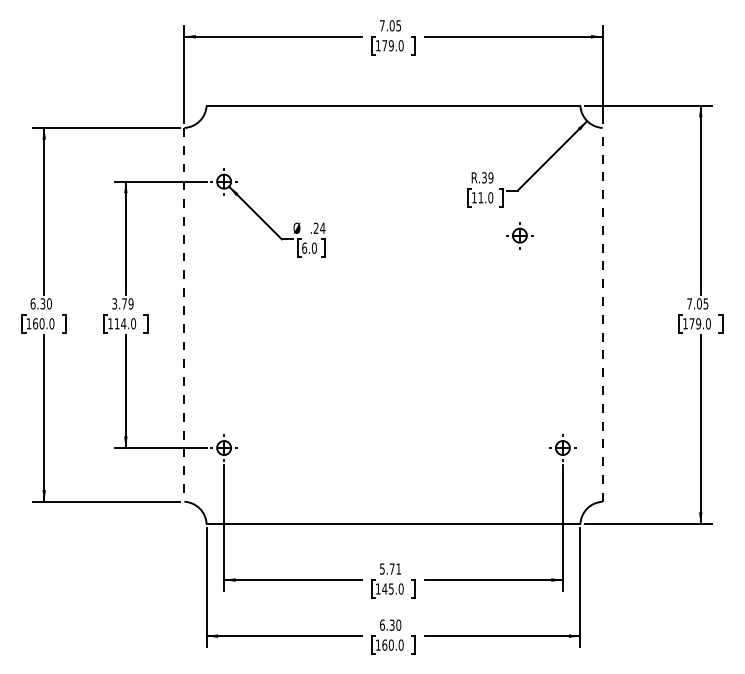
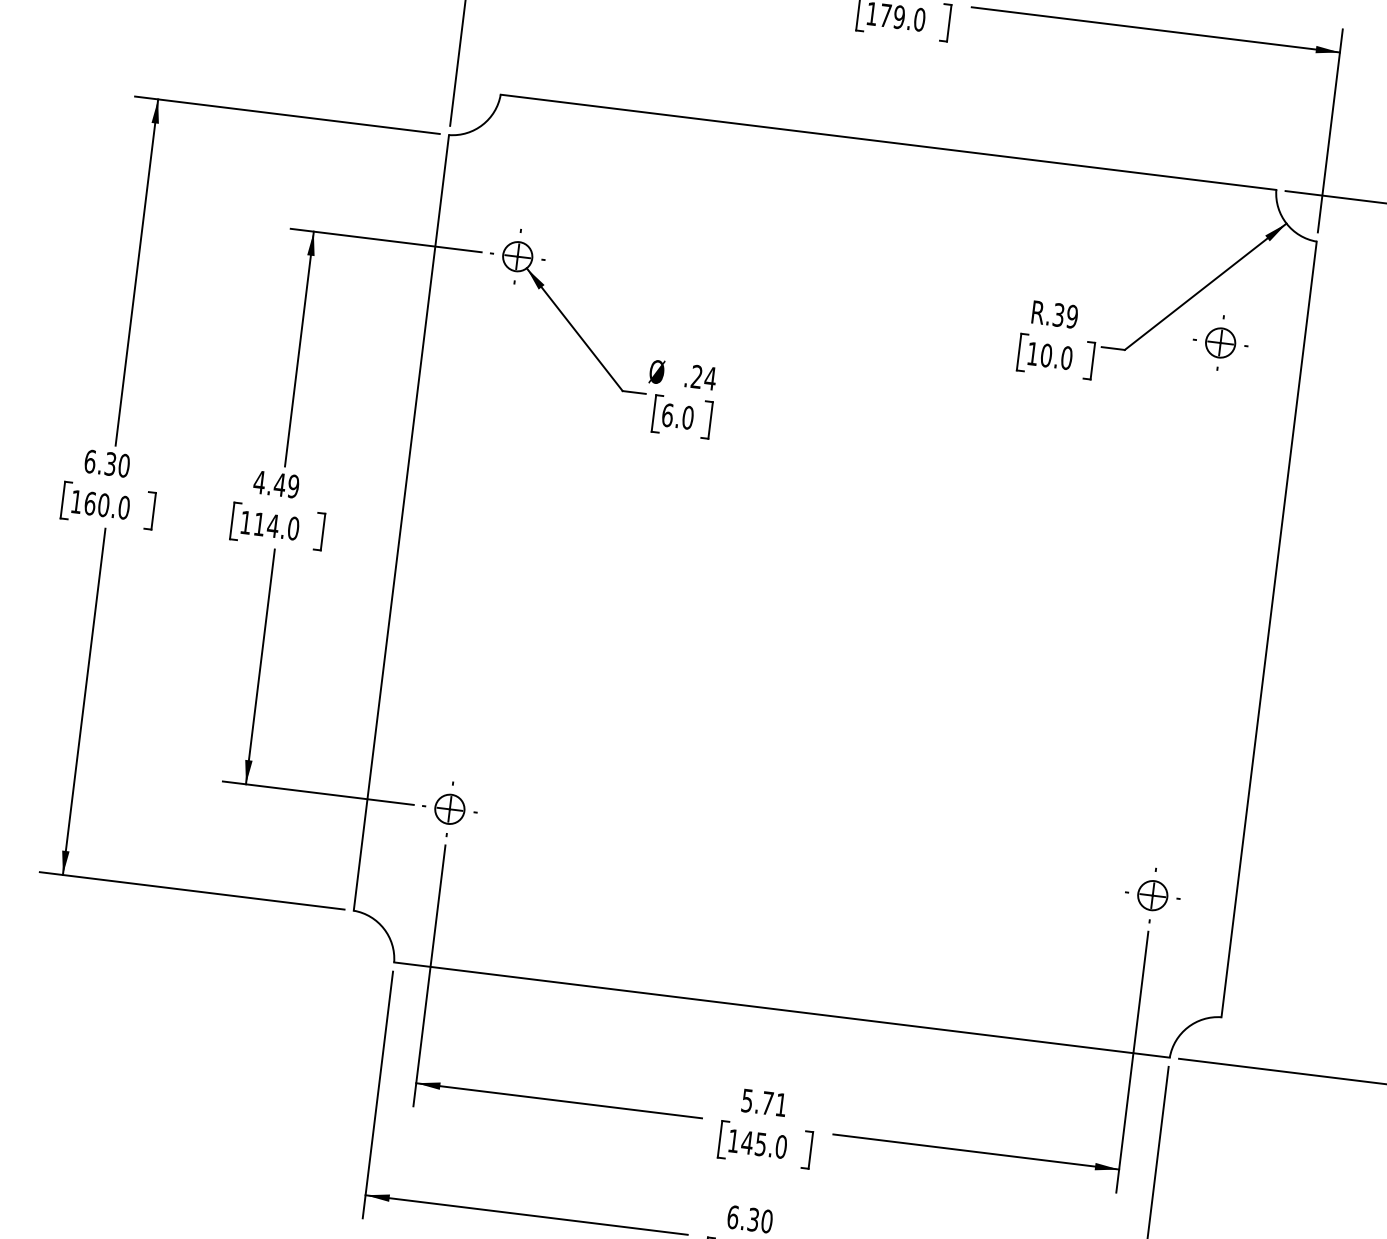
text: (480, 197) -> (1045, 354), 11.0 -> 10.0
part: (519, 235) -> (1219, 342), moved
text: (119, 303) -> (269, 482), 3.79 -> 4.49
line: (184, 314) -> (401, 522), dashed -> solid
line: (602, 314) -> (1268, 628), dashed -> solid

